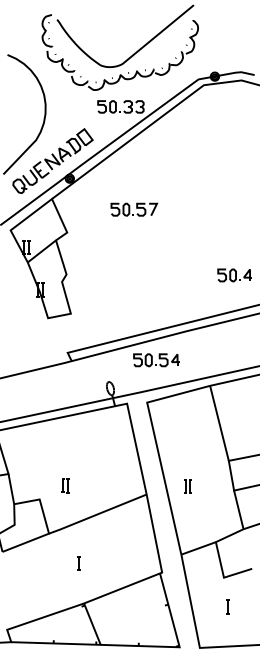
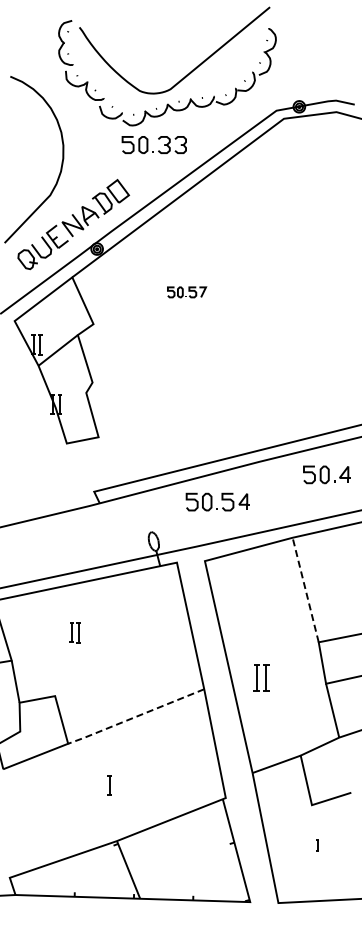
part: (120, 106) -> (153, 144), moved
part: (133, 209) -> (186, 292), size x0.6
part: (234, 275) -> (326, 474), moved
line: (219, 423) -> (305, 590), solid -> dashed
part: (65, 485) -> (74, 632), moved
part: (187, 486) -> (261, 678), size x1.4
line: (97, 514) -> (135, 716), solid -> dashed
part: (227, 606) -> (317, 845), size x0.6

